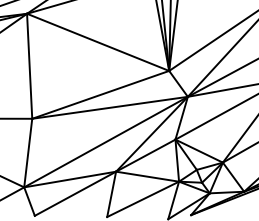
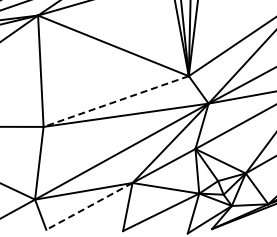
line: (101, 94) -> (116, 101), solid -> dashed
line: (74, 193) -> (88, 206), solid -> dashed

